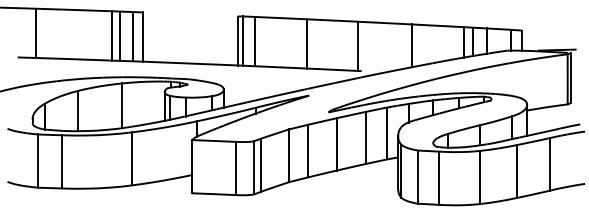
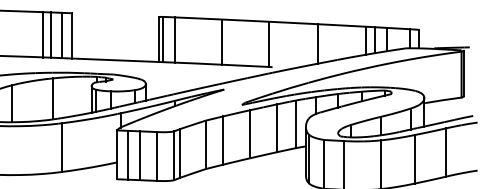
line: (204, 166) -> (128, 154), added
line: (217, 167) -> (140, 155), added

